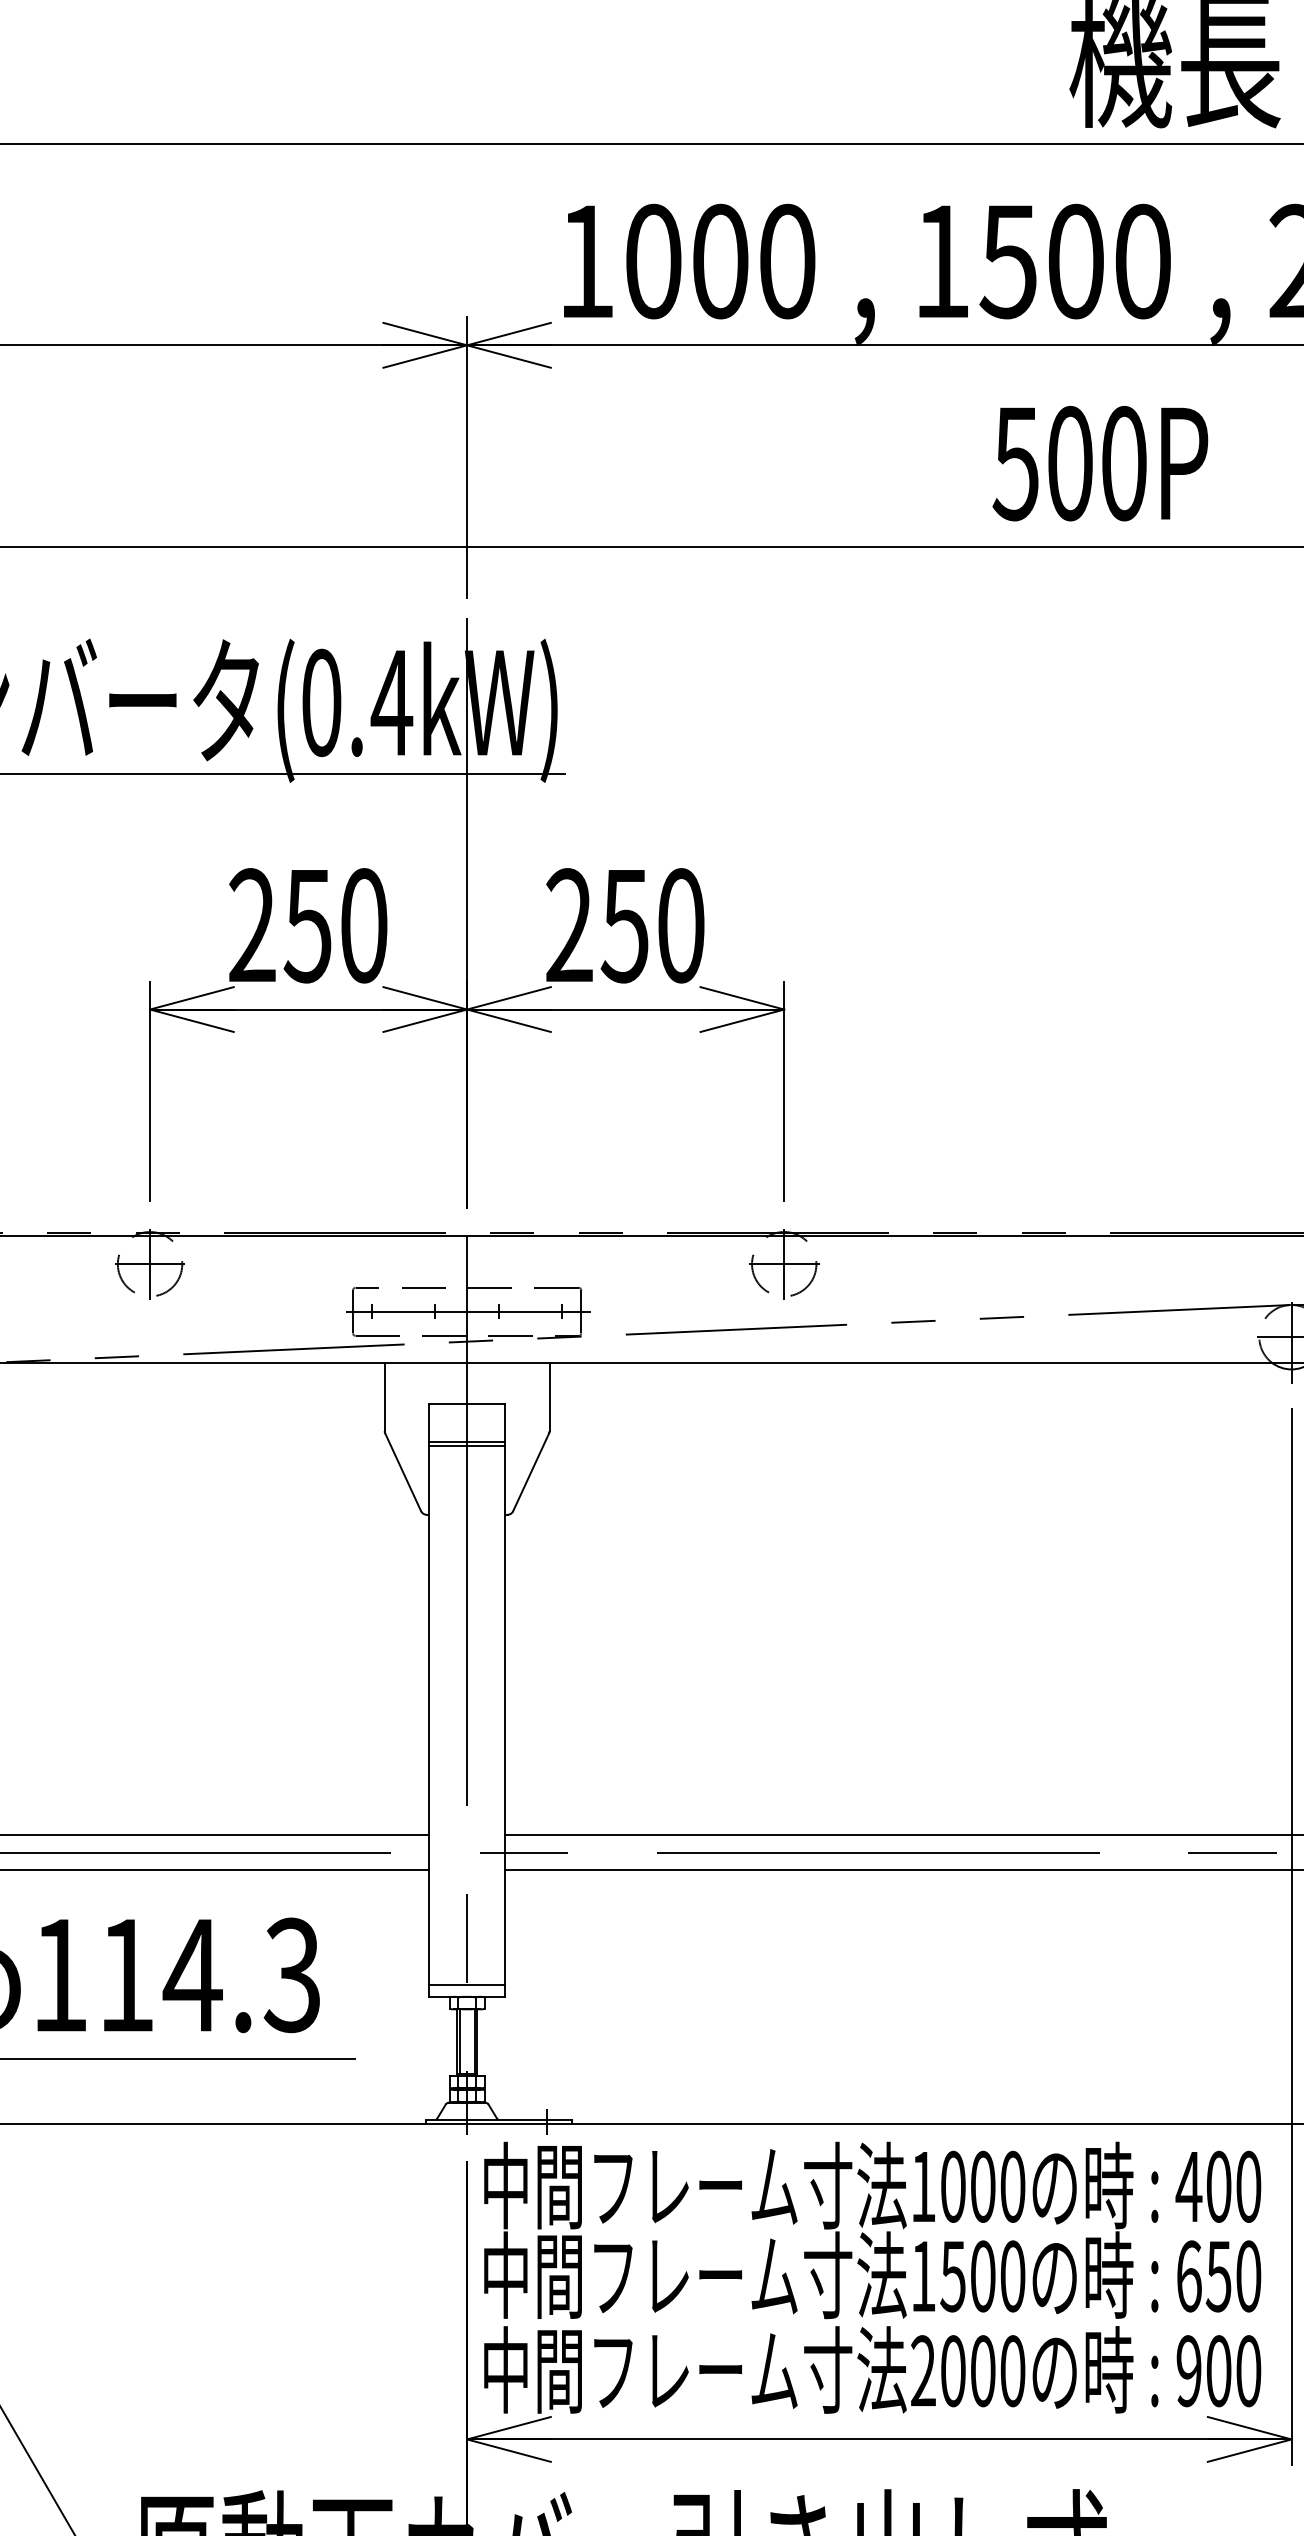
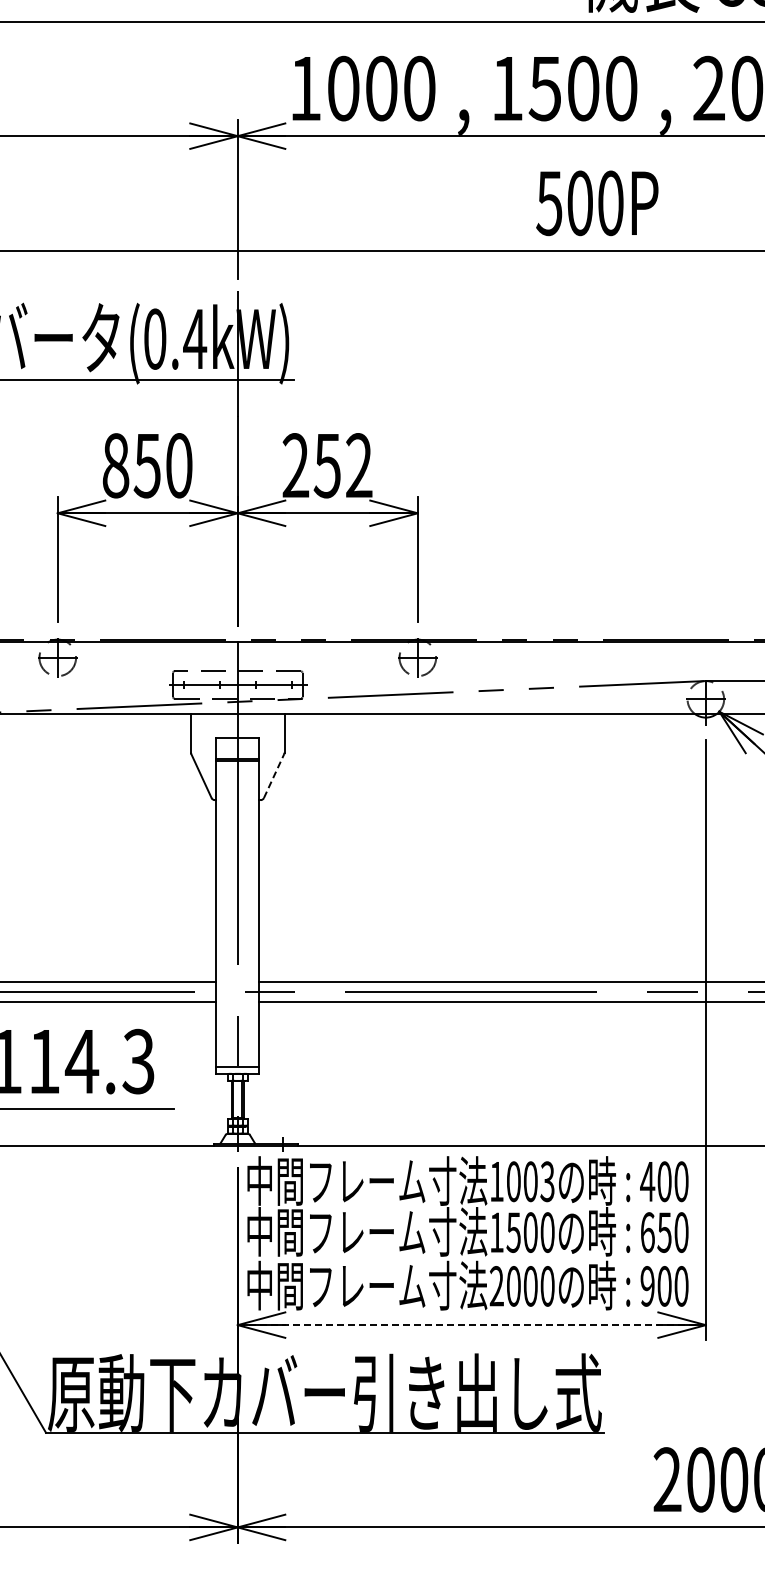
text: (251, 925) -> (115, 465), 250 -> 850
text: (681, 925) -> (359, 465), 250 -> 252
line: (531, 1471) -> (274, 775), solid -> dashed
text: (1012, 2186) -> (547, 1181), 1000 -> 1003
line: (880, 2440) -> (472, 1325), solid -> dashed

